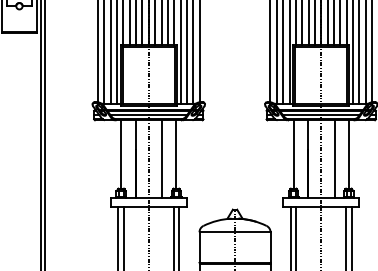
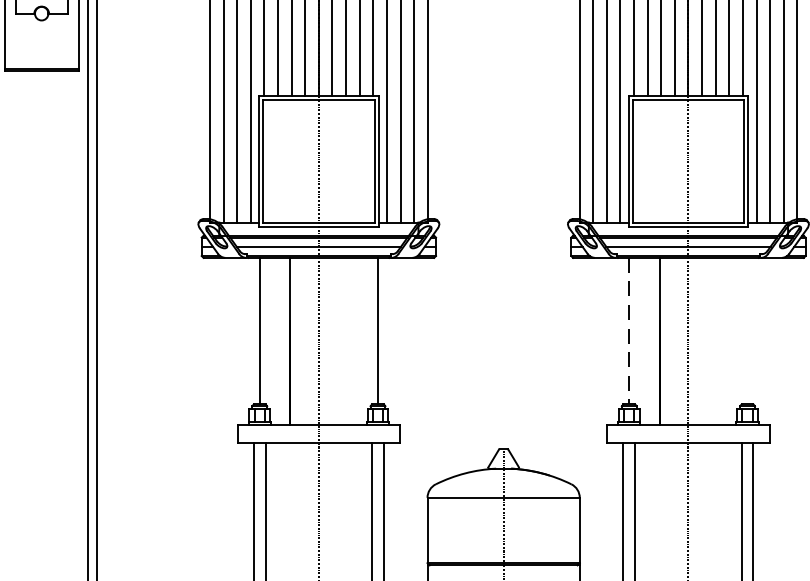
line: (293, 154) -> (628, 331), solid -> dashed
line: (348, 154) -> (746, 331), removed
line: (162, 159) -> (348, 341), removed
line: (334, 159) -> (716, 341), removed

